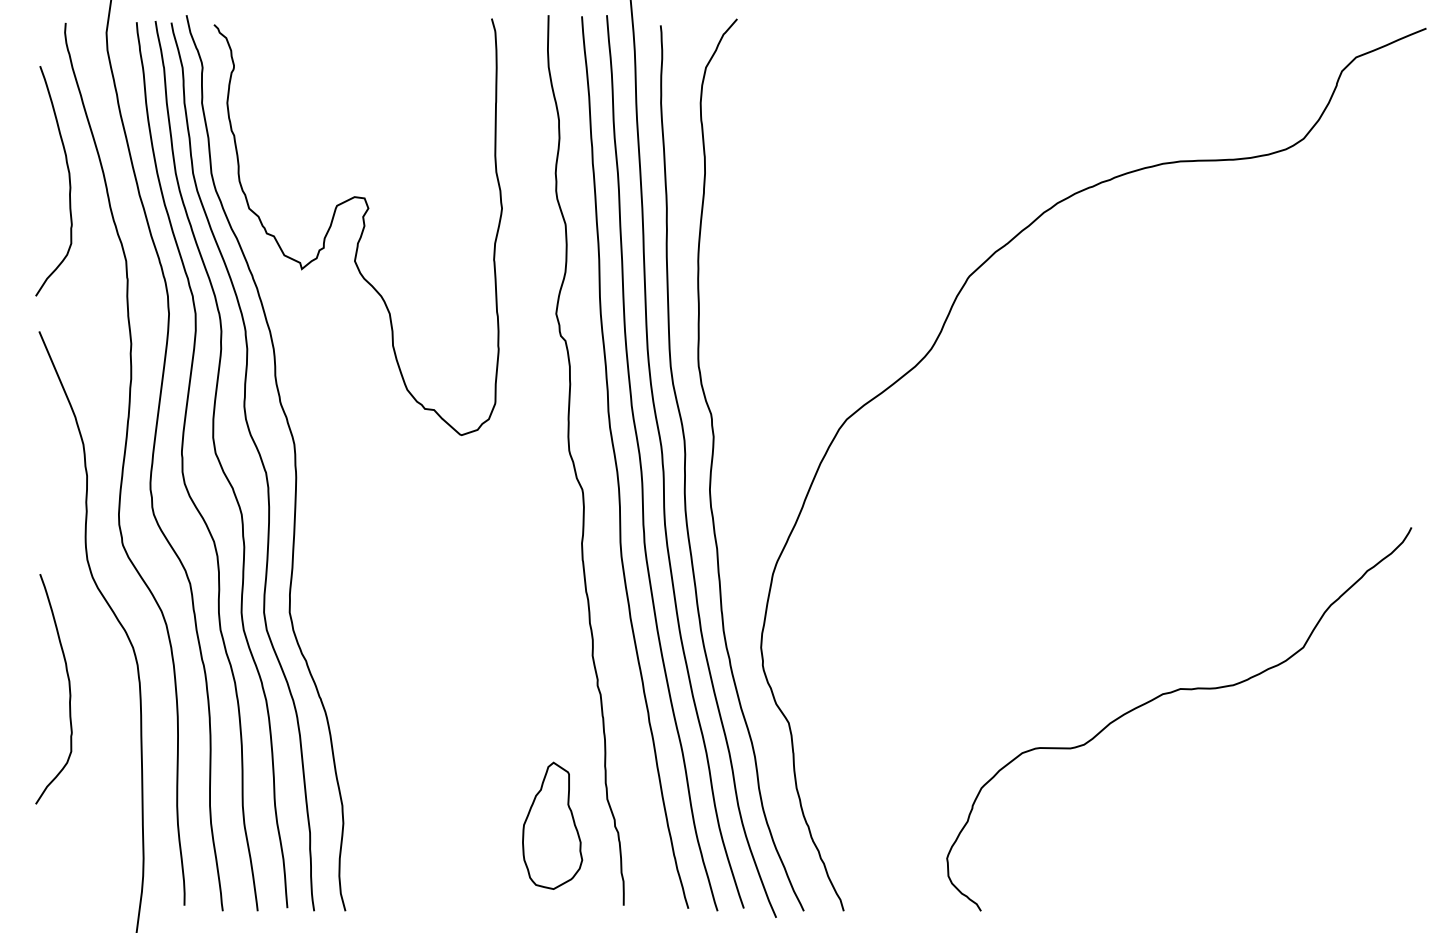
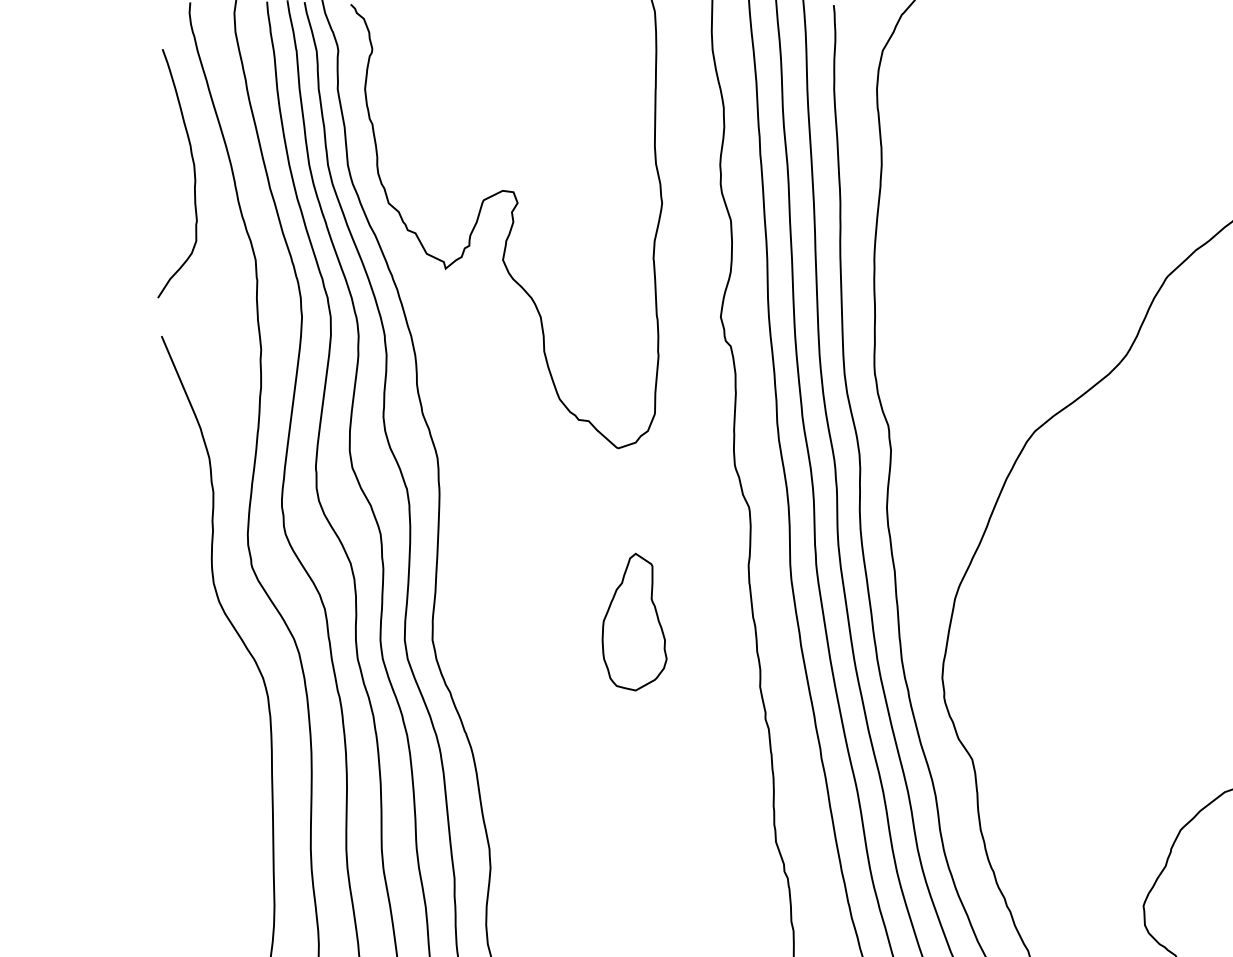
curve: (68, 687) -> (193, 721), removed
part: (552, 825) -> (634, 621), moved

